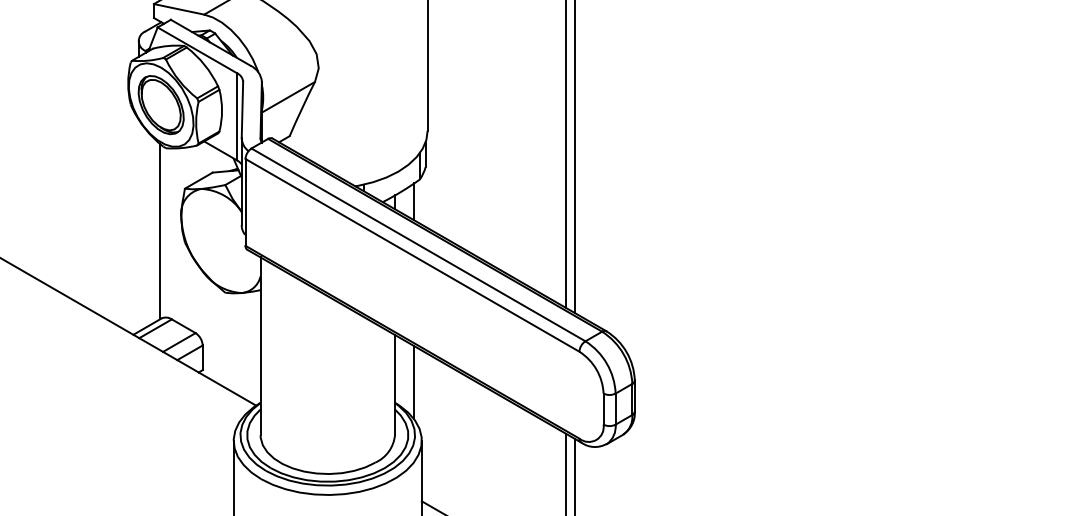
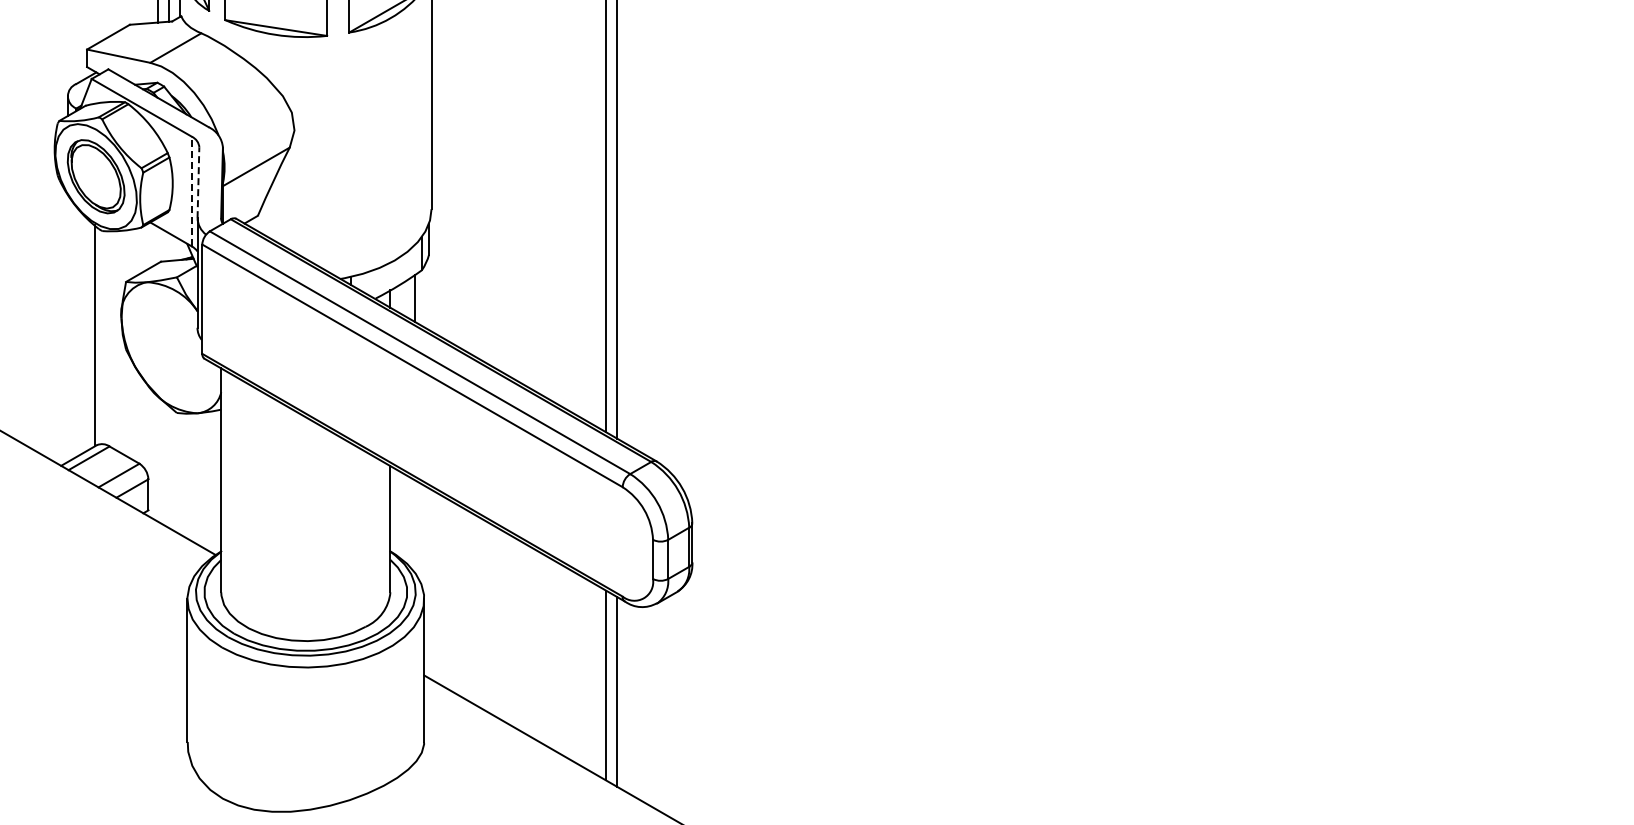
line: (242, 109) -> (198, 182), solid -> dashed
line: (236, 116) -> (191, 191), solid -> dashed
line: (414, 382) -> (414, 526), removed

